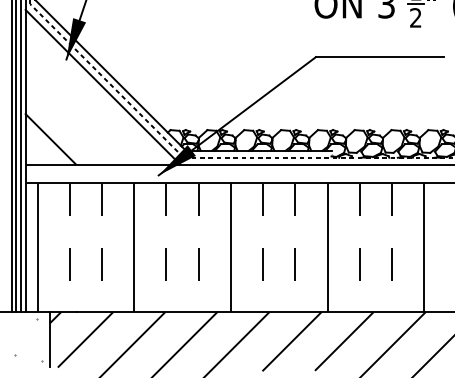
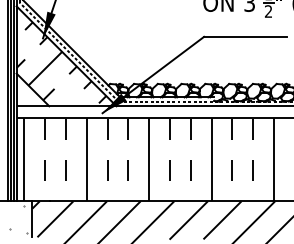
hatch: (95, 85) -> (61, 55), added

